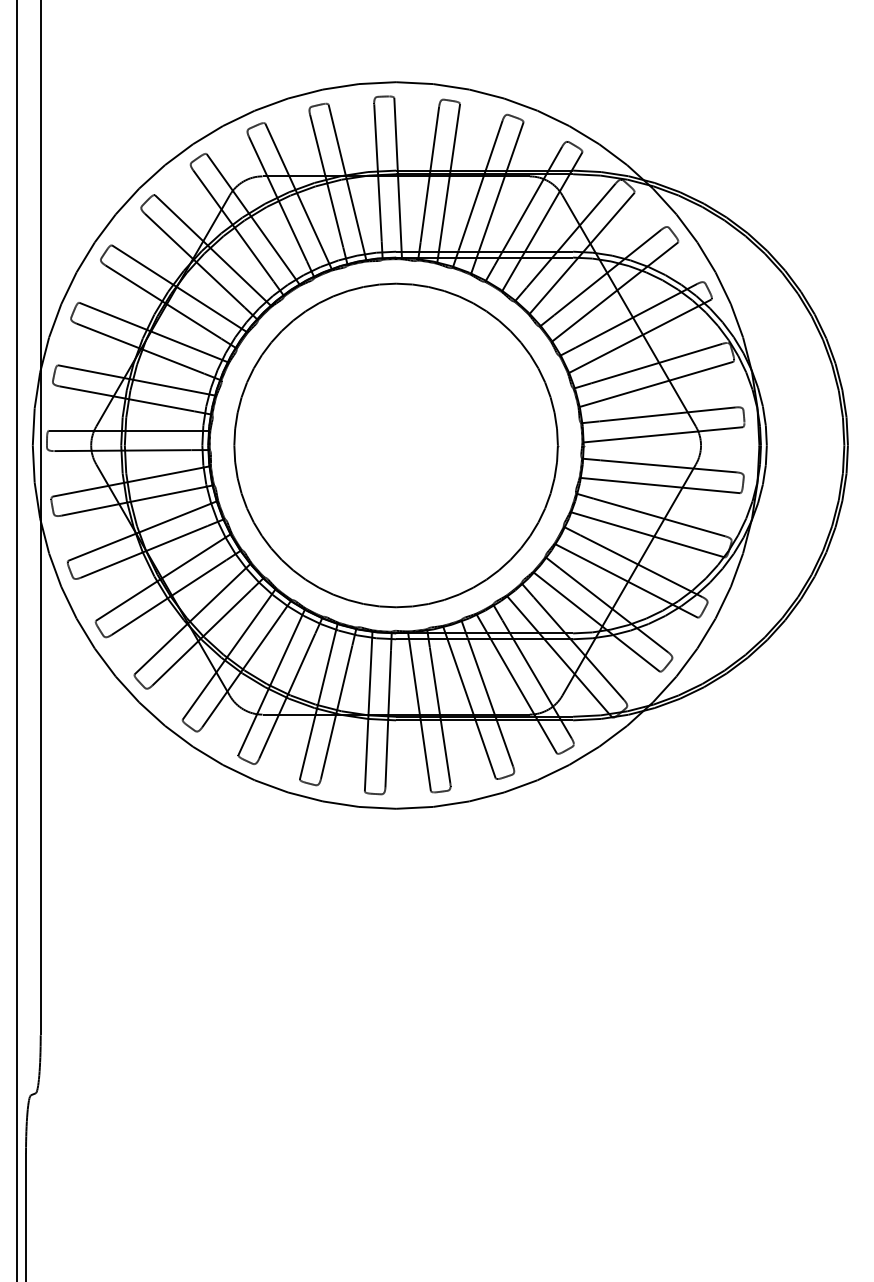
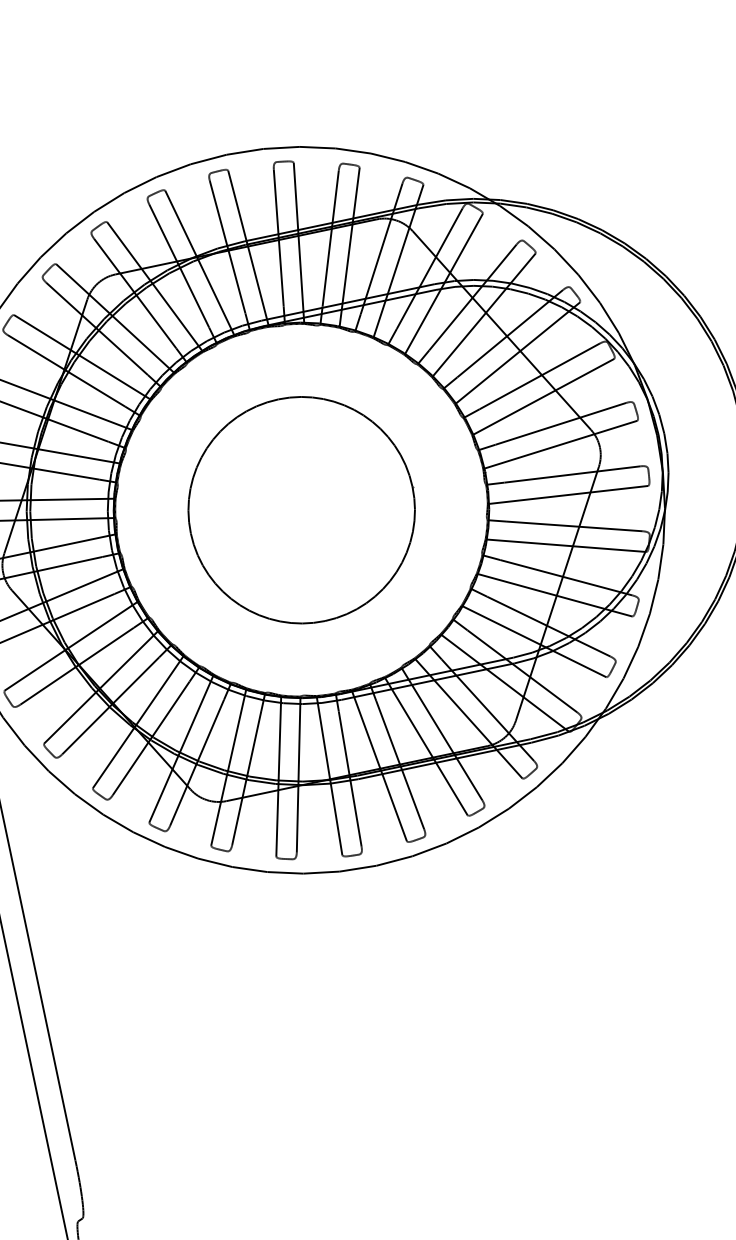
part: (396, 445) -> (301, 510), size x0.7

